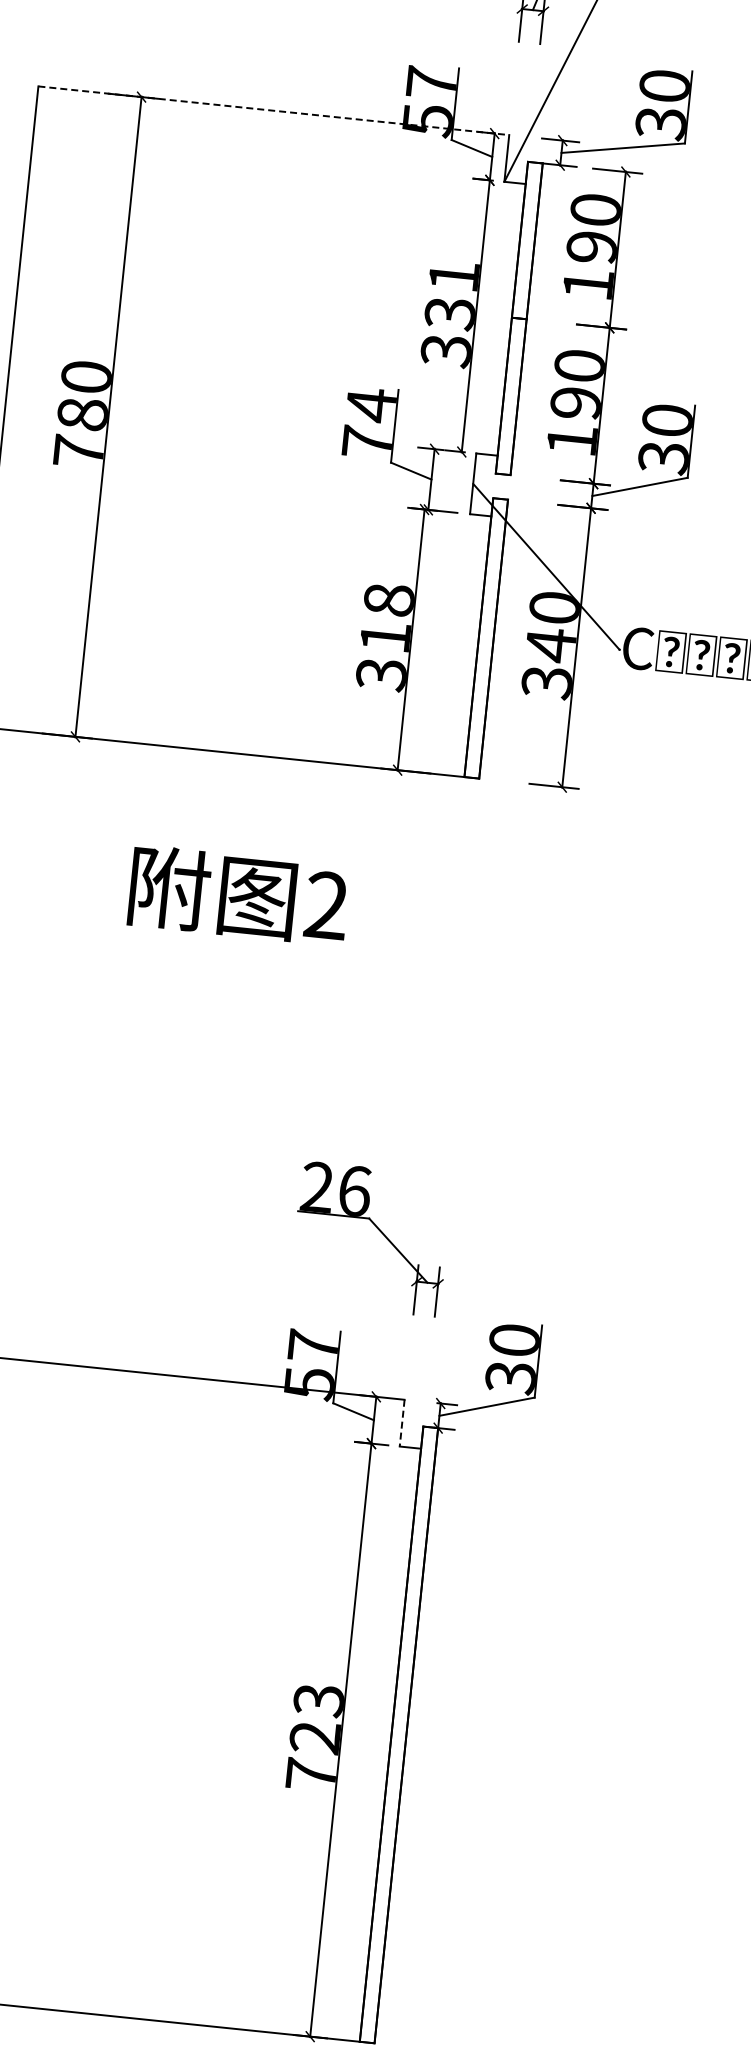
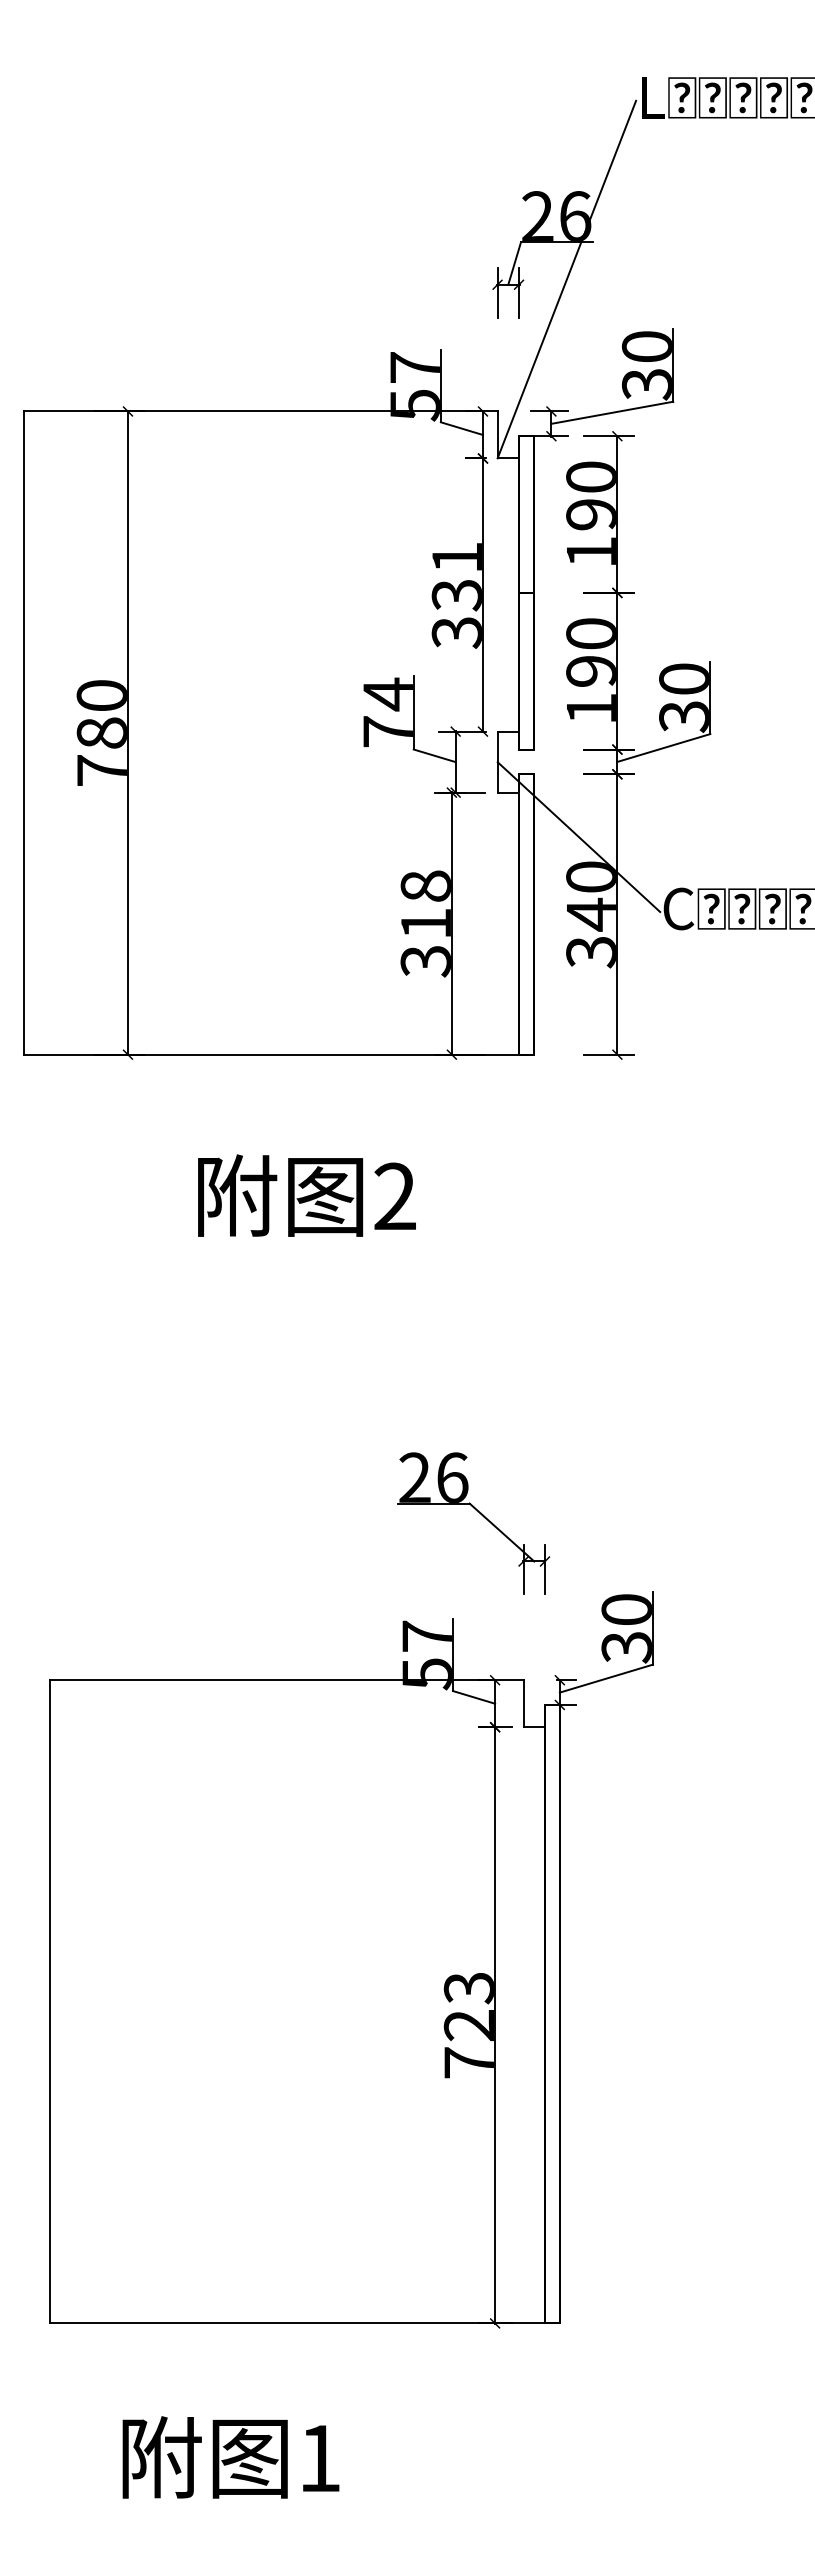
line: (273, 110) -> (260, 411), dashed -> solid
line: (402, 1422) -> (523, 1703), dashed -> solid

